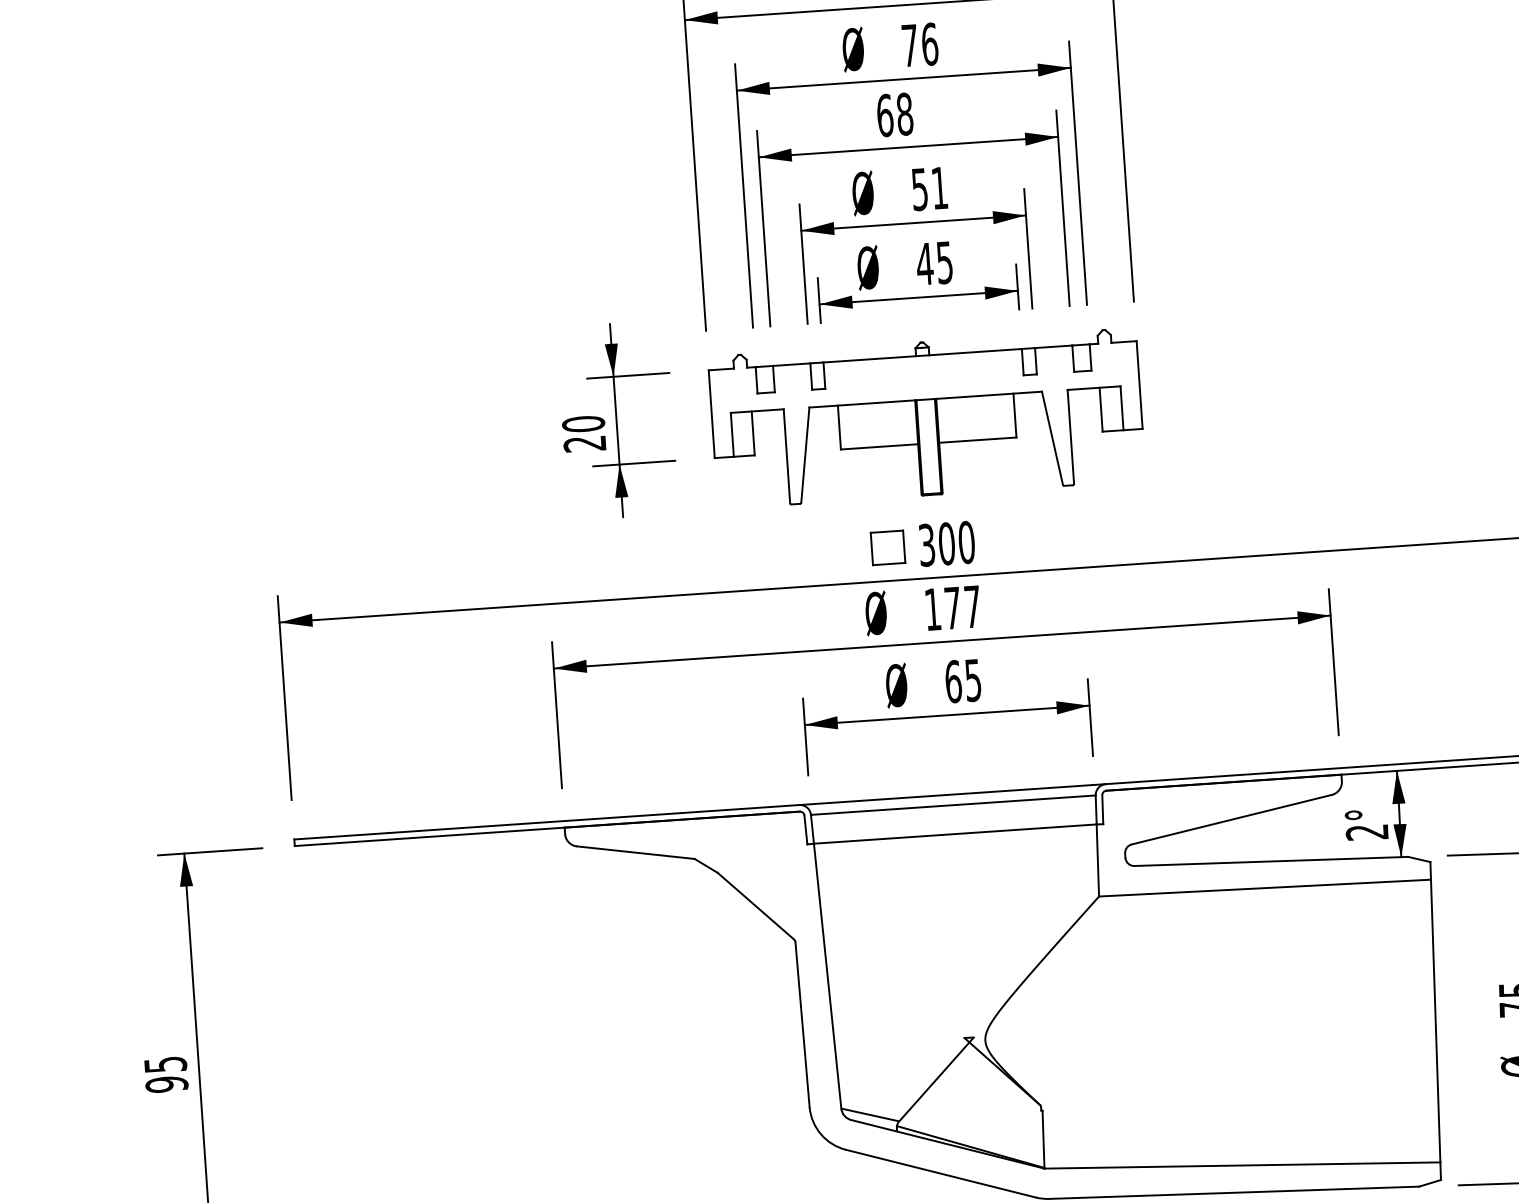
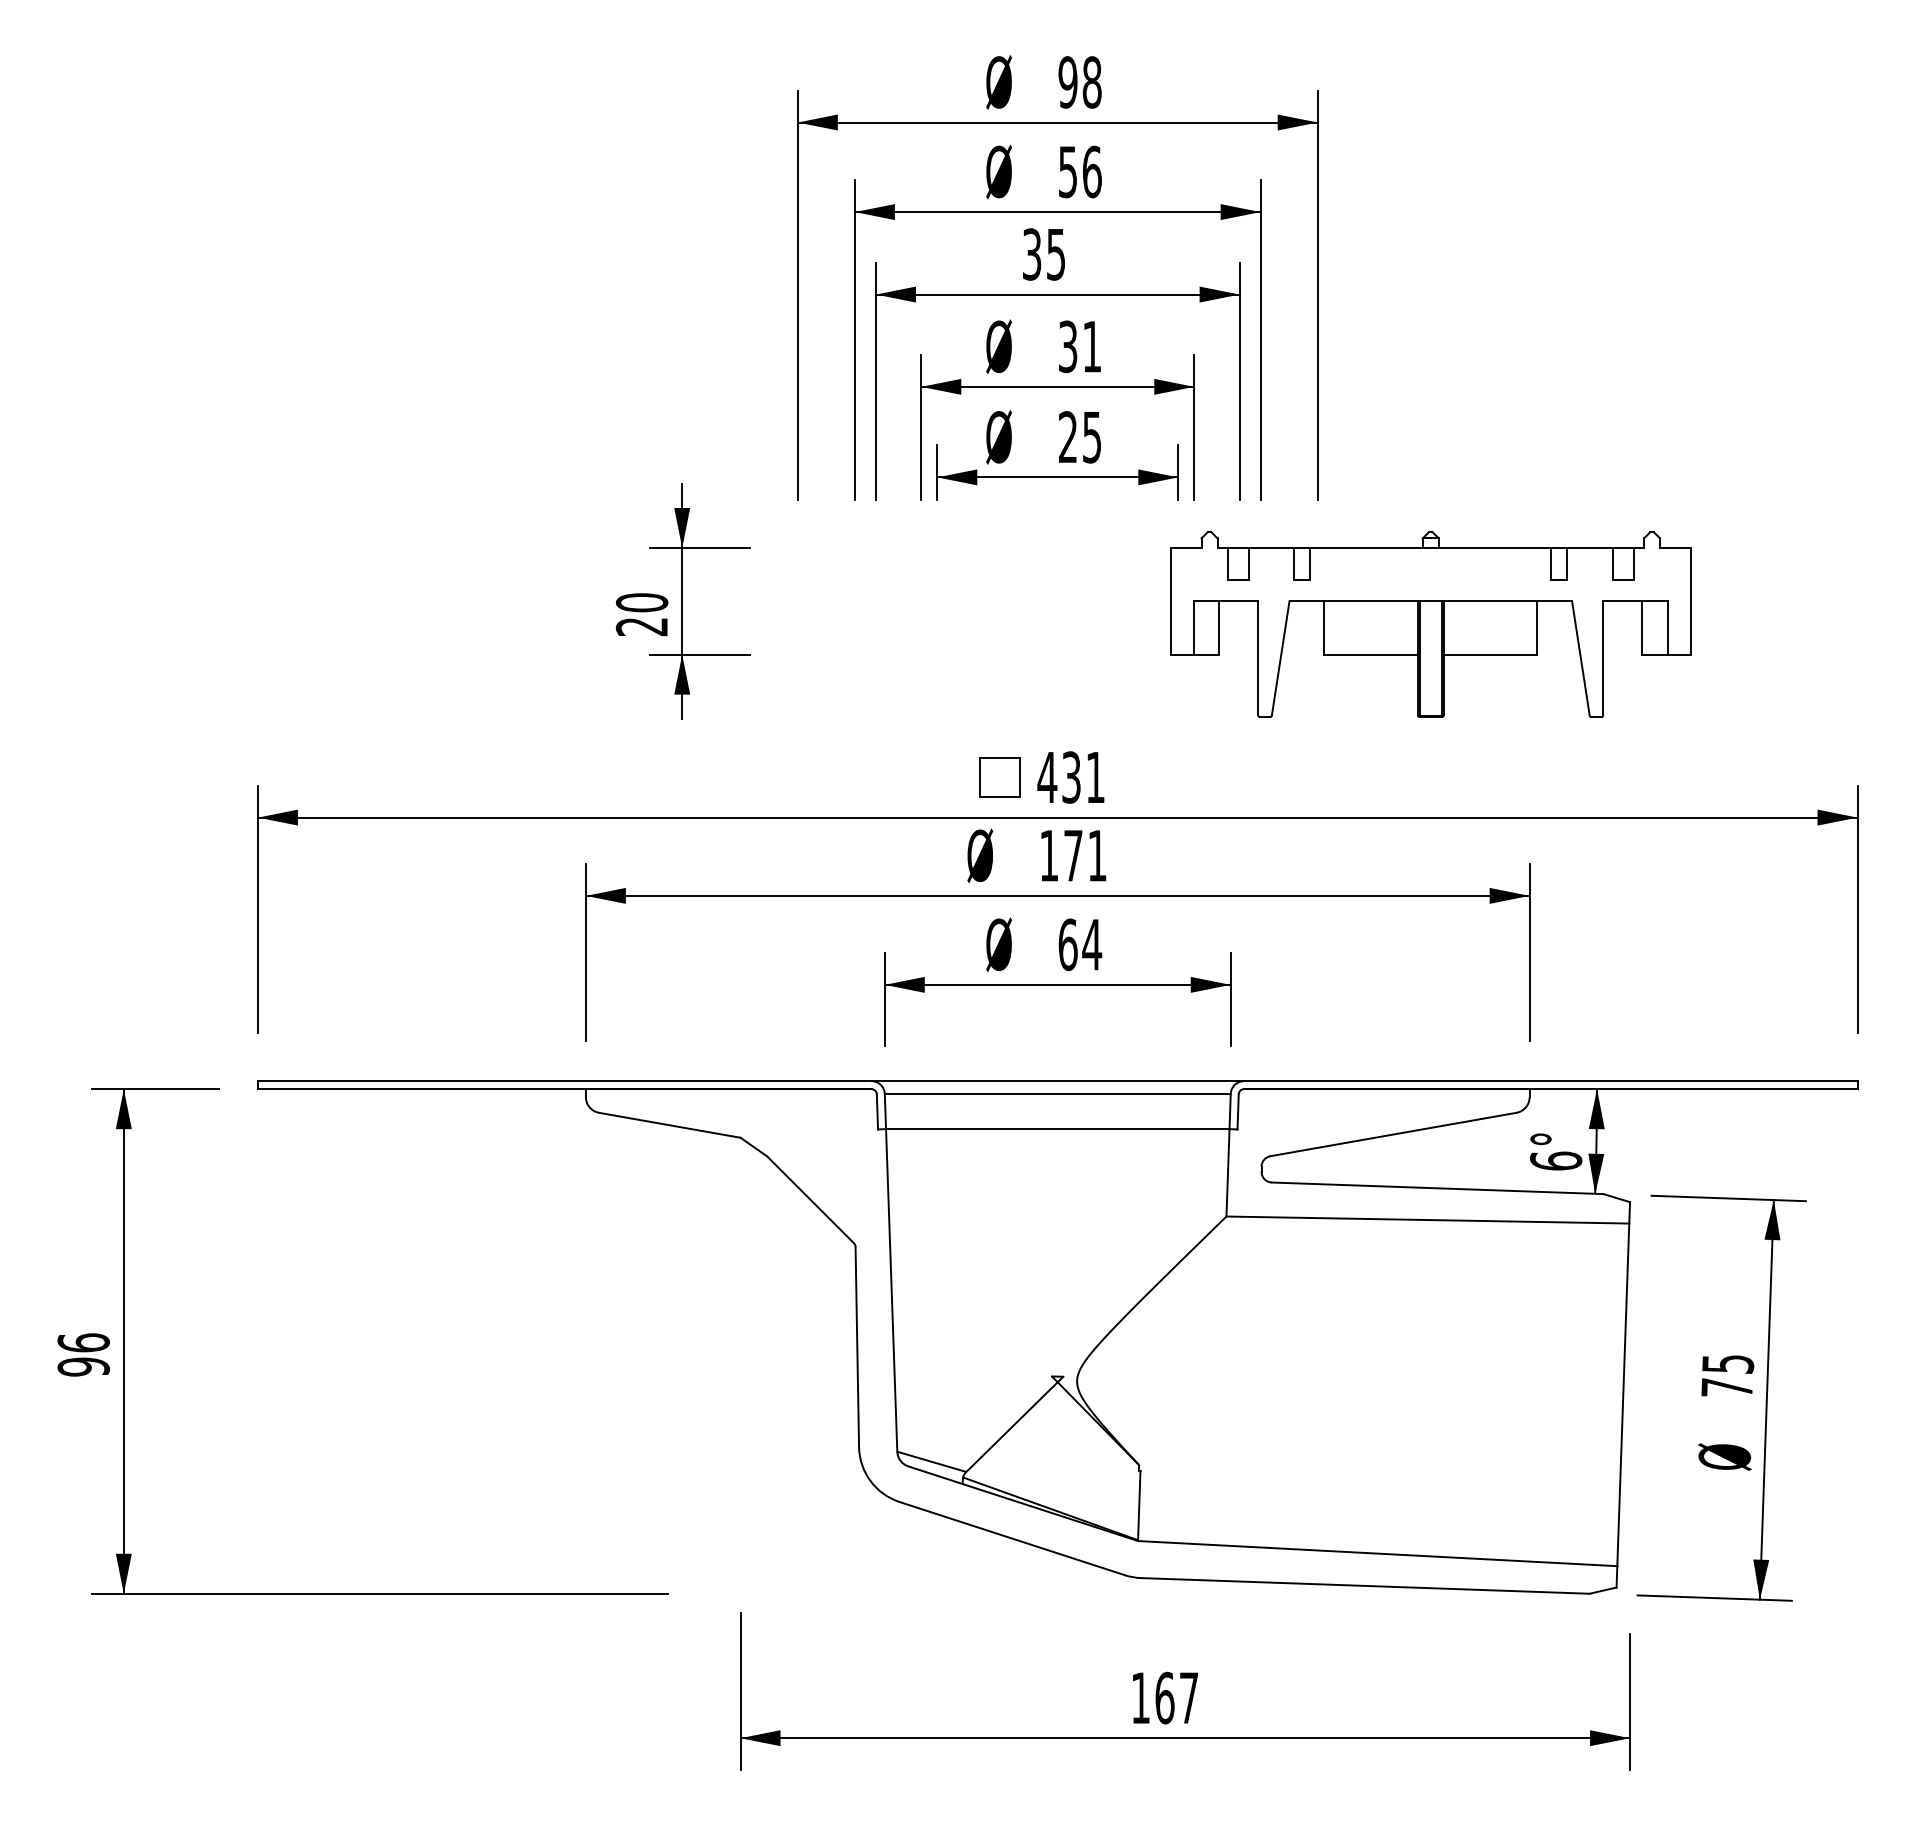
text: (909, 46) -> (1067, 172), 76 -> 56
text: (894, 114) -> (1043, 254), 68 -> 35
text: (920, 189) -> (1068, 346), 51 -> 31
text: (925, 263) -> (1068, 436), 45 -> 25
part: (926, 417) -> (1430, 623), moved
text: (946, 543) -> (1071, 777), 300 -> 431
text: (972, 606) -> (1097, 855), 177 -> 171
text: (973, 680) -> (1092, 945), 65 -> 64
text: (1366, 831) -> (1555, 1160), 2° -> 6°
text: (165, 1064) -> (83, 1342), 95 -> 96

